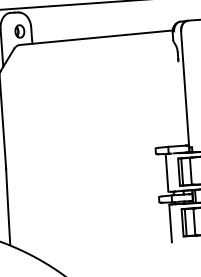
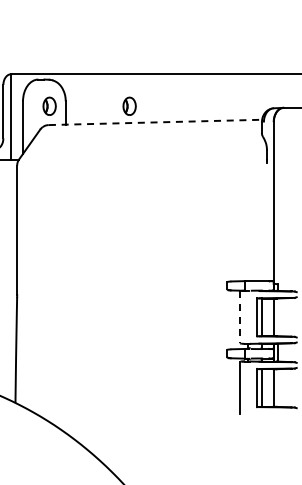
part: (77, 26) -> (129, 105), added
line: (96, 37) -> (155, 122), solid -> dashed
line: (167, 173) -> (240, 317), solid -> dashed

